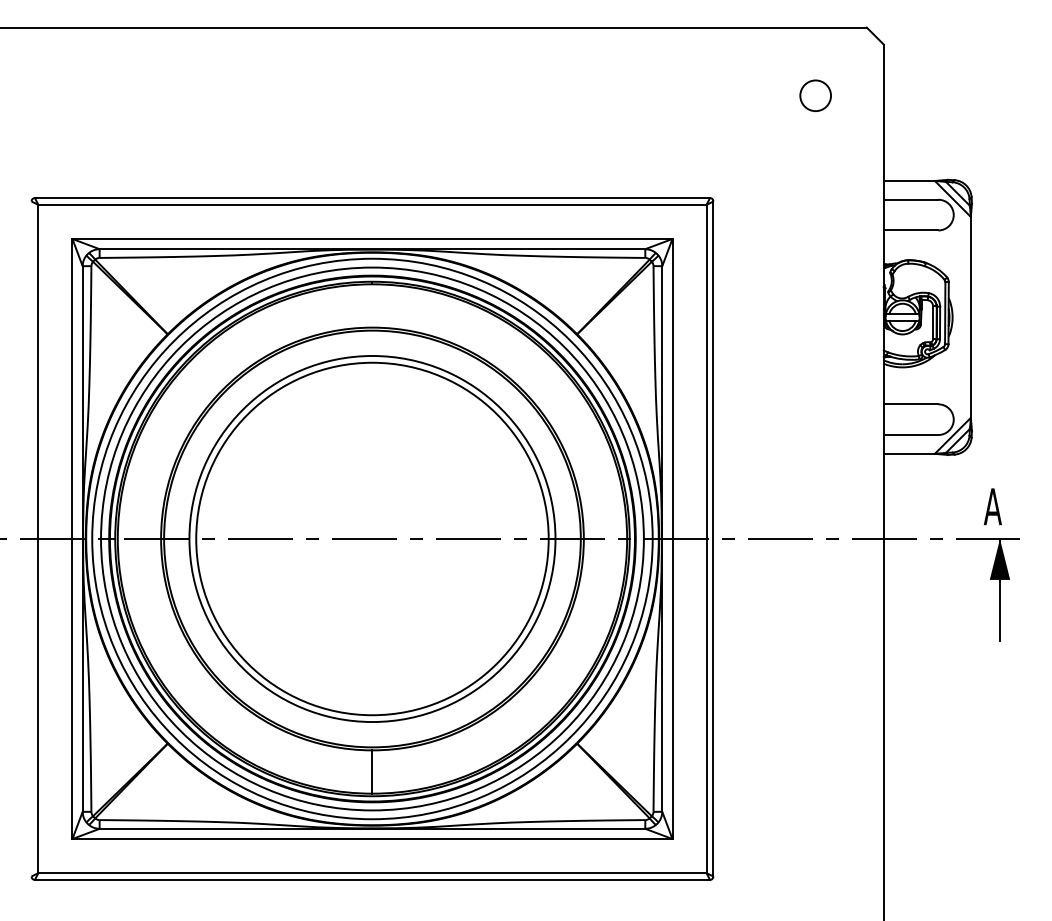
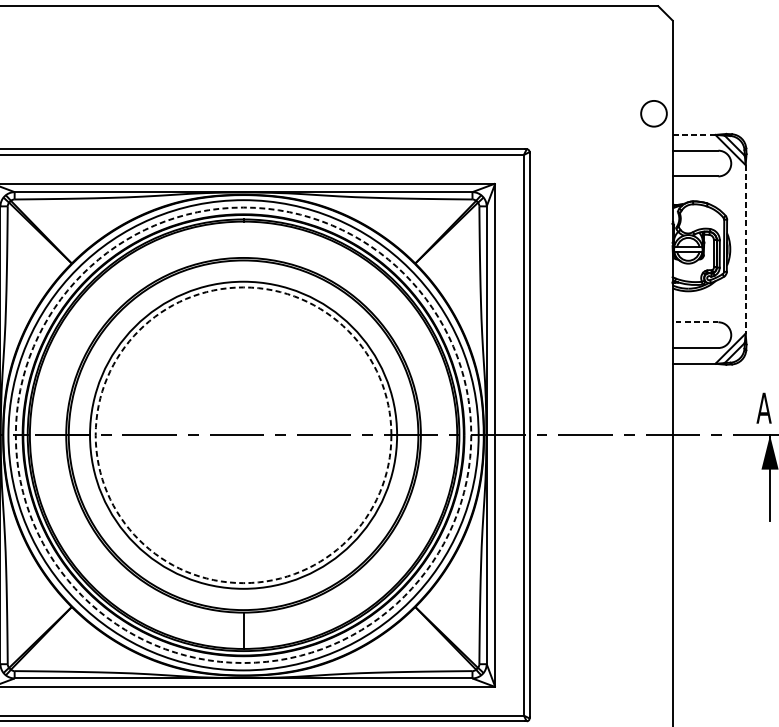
circle: (815, 95) -> (653, 113), moved
line: (909, 181) -> (694, 135), solid -> dashed
line: (970, 317) -> (745, 249), solid -> dashed
line: (910, 404) -> (694, 322), solid -> dashed
circle: (372, 538) -> (243, 434), solid -> dashed
circle: (372, 538) -> (243, 434), solid -> dashed

